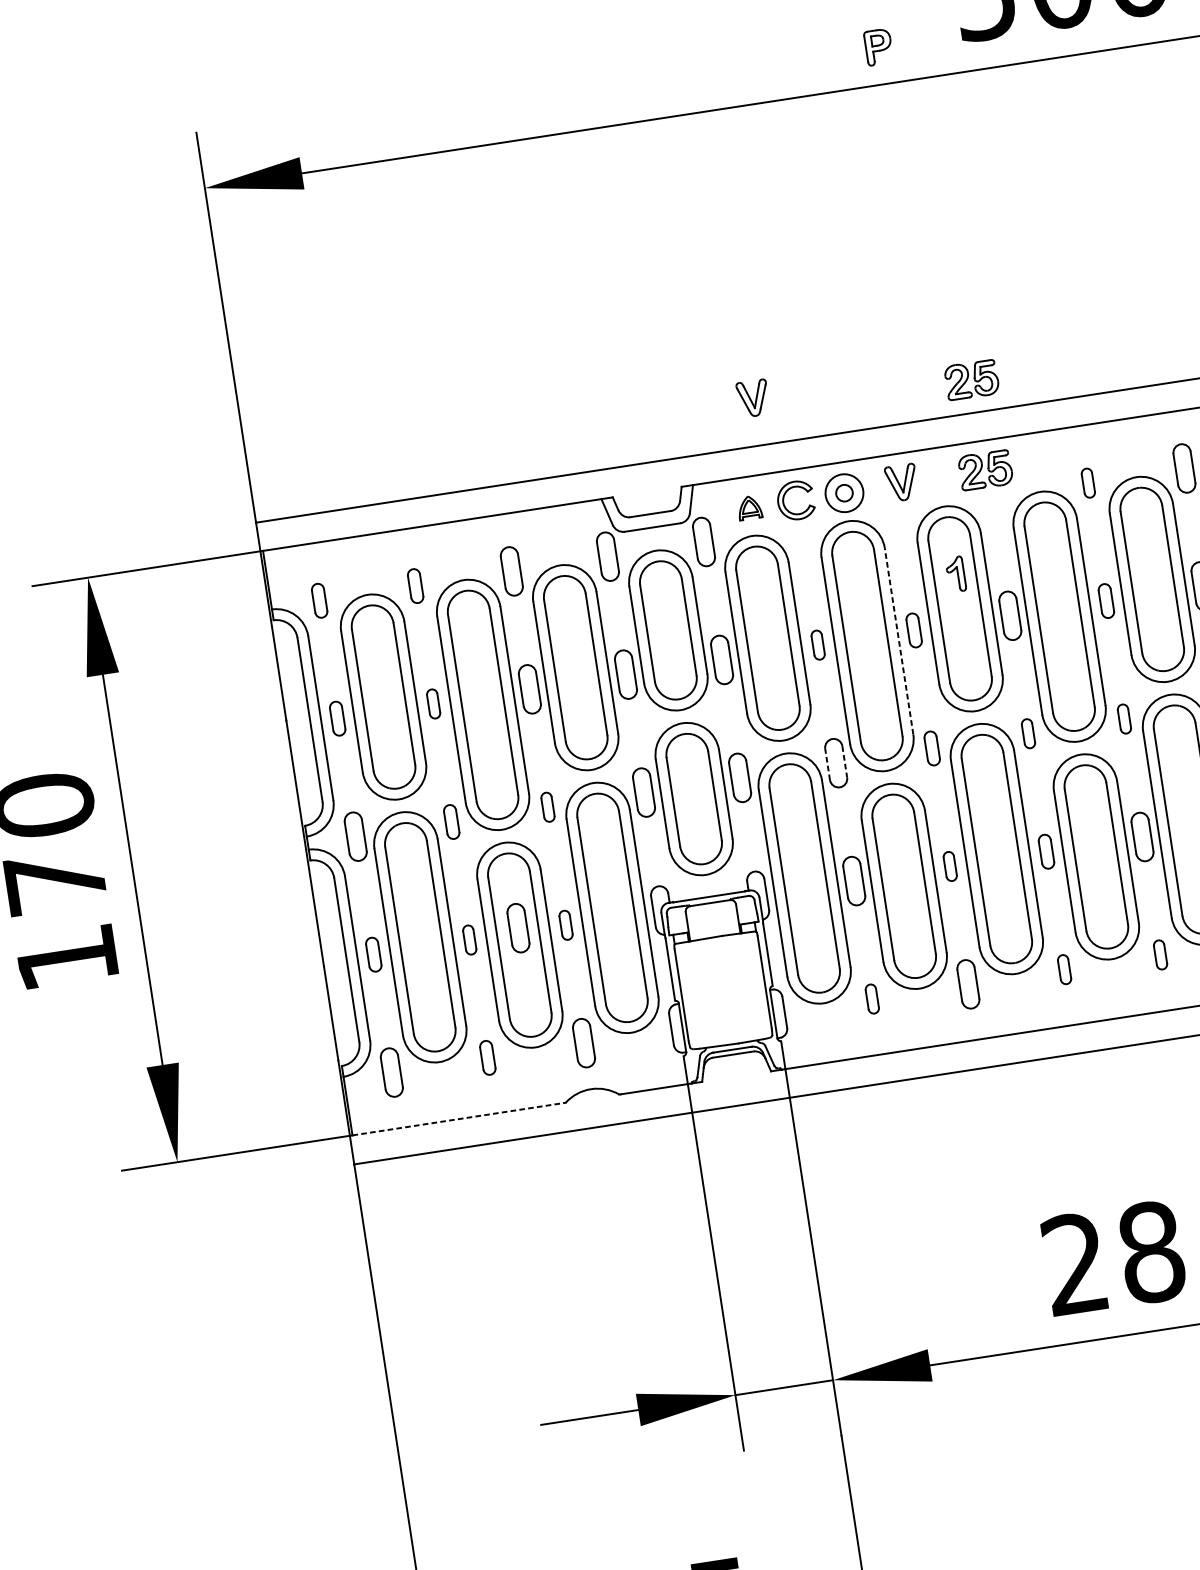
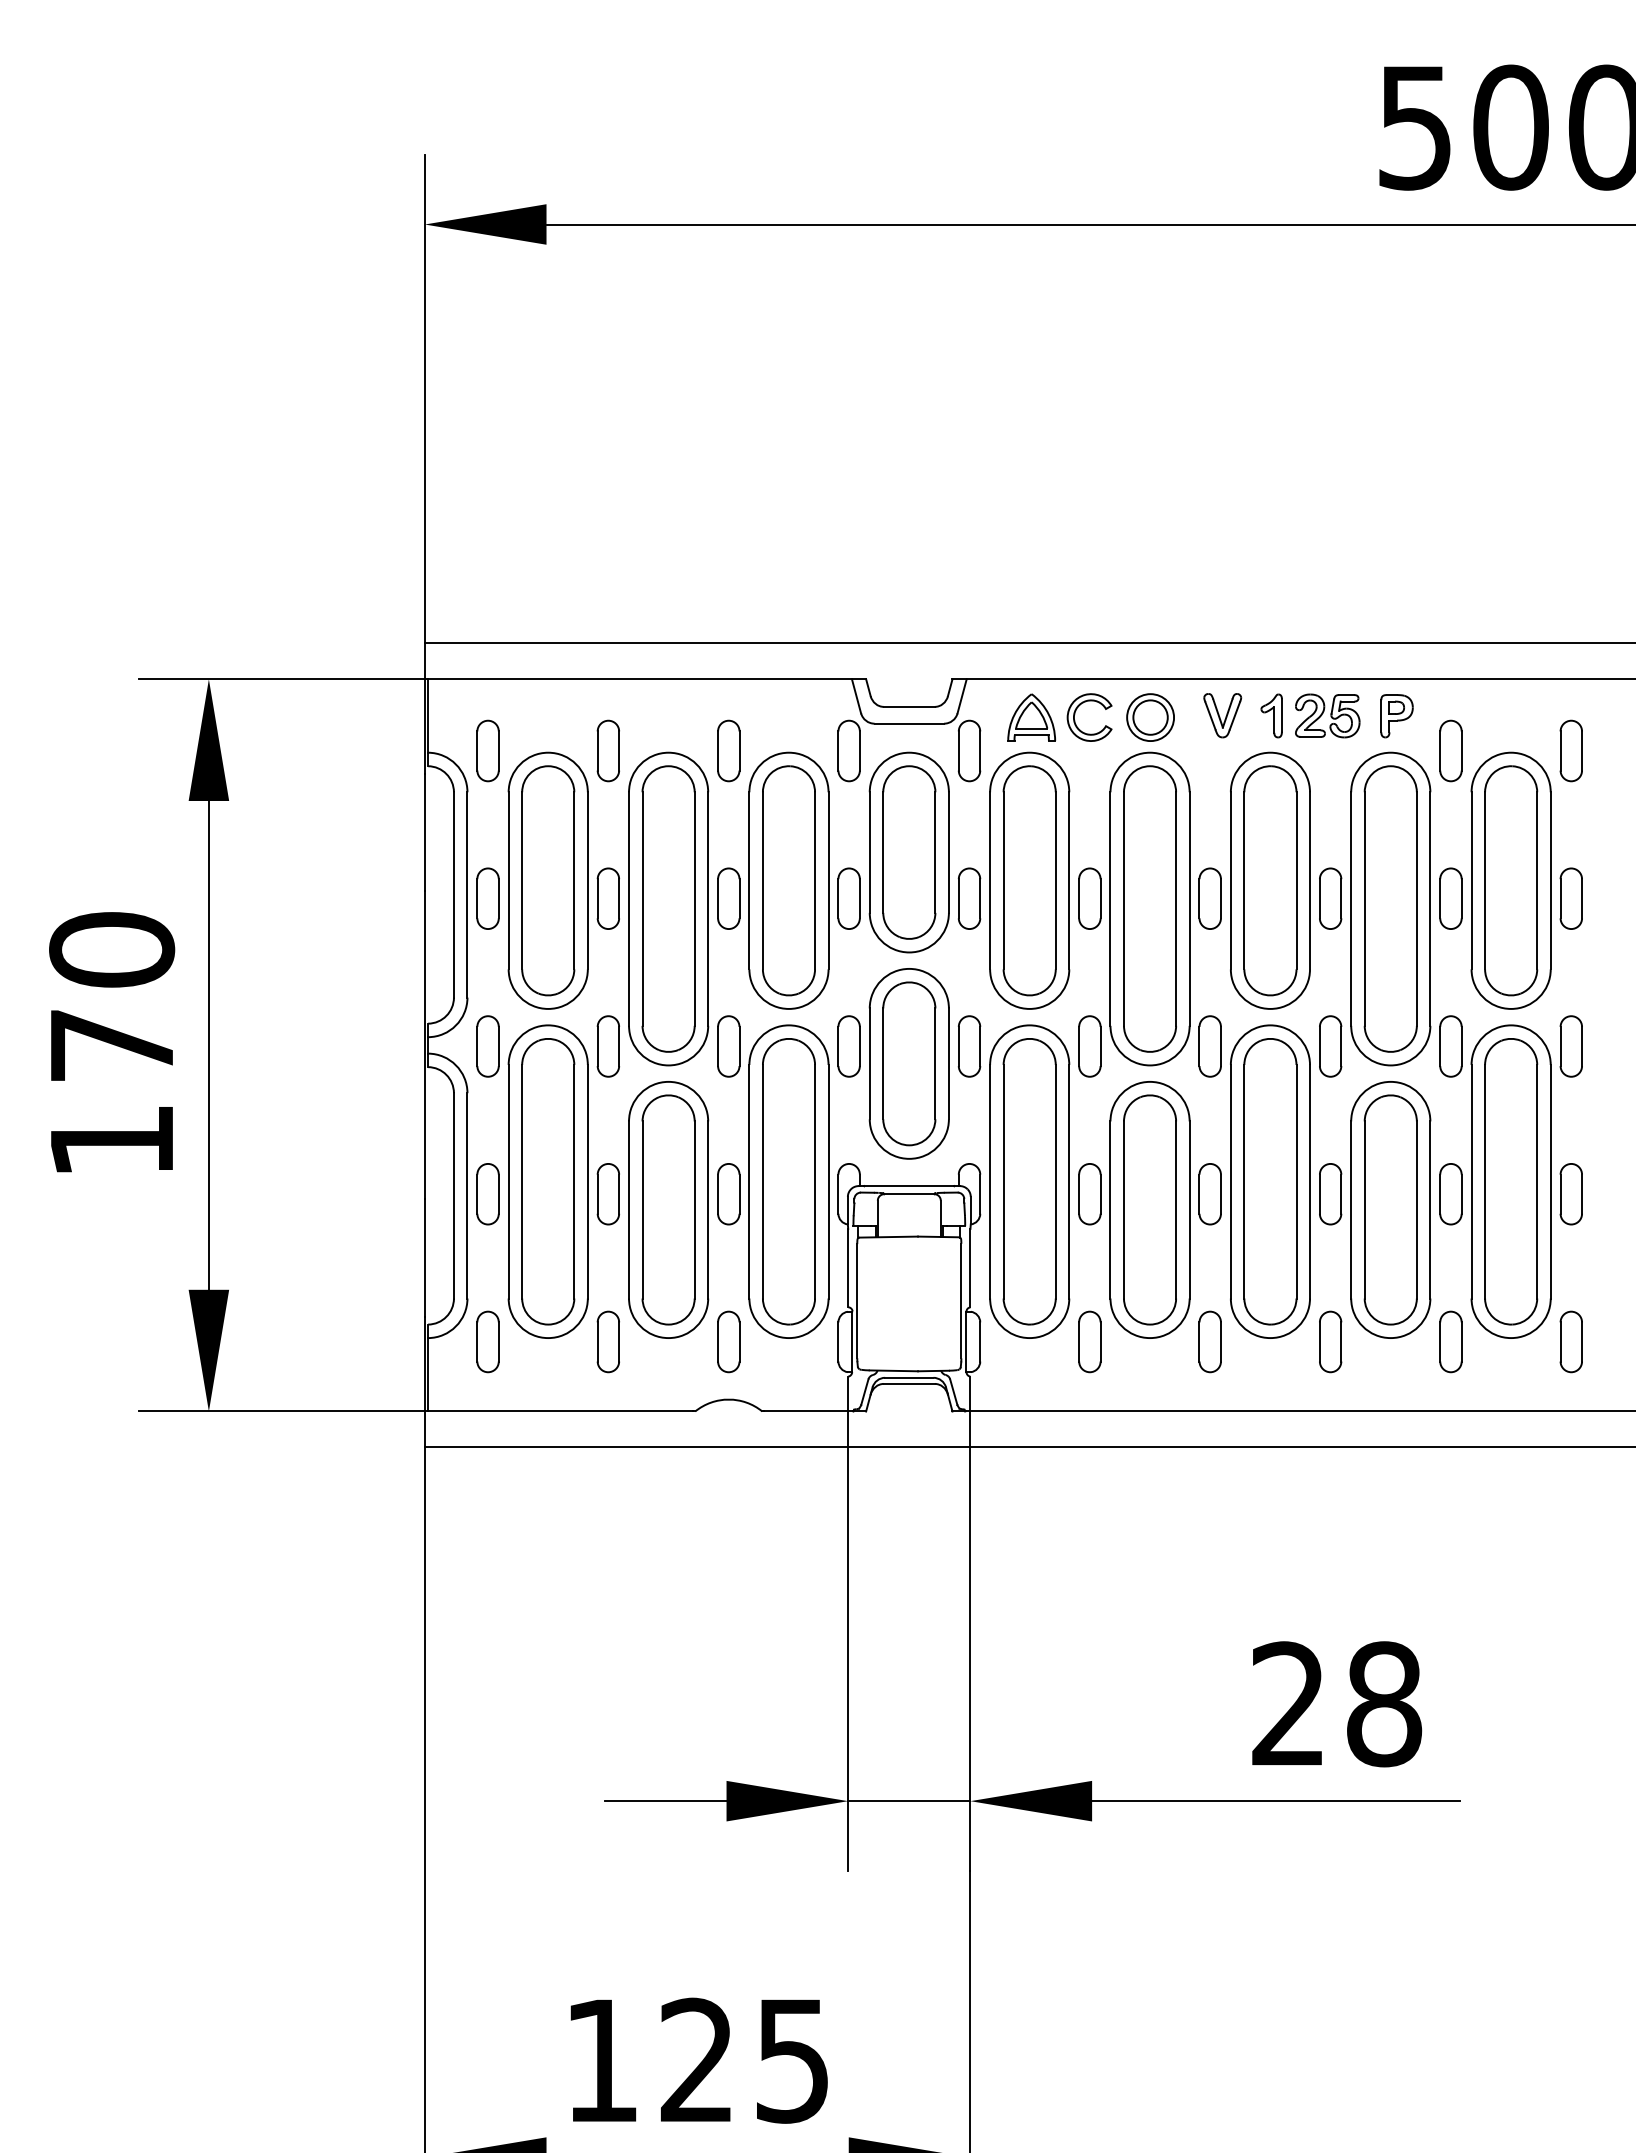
part: (878, 47) -> (1396, 716), moved
part: (971, 379) -> (1327, 602), removed
part: (753, 398) -> (1056, 584), removed
part: (1087, 482) -> (1450, 750), size x1.67
circle: (844, 493) -> (1150, 717), size x1.67
part: (749, 507) -> (1031, 717), size x1.67
part: (955, 574) -> (1271, 715), moved
part: (414, 585) -> (607, 750), size x1.43
part: (319, 600) -> (487, 750), size x1.43
part: (1106, 600) -> (1450, 898), size x1.43
part: (913, 630) -> (1209, 898), size x1.43
line: (898, 641) -> (1189, 909), dashed -> solid
part: (817, 645) -> (1089, 898), size x1.67
part: (433, 703) -> (607, 898), size x1.67
part: (337, 718) -> (487, 898), size x1.43
part: (1124, 719) -> (1450, 1046), size x1.67
part: (1028, 733) -> (1330, 1046), size x1.67
part: (931, 748) -> (1209, 1046), size x1.43
line: (844, 761) -> (1100, 1046), dashed -> solid
line: (827, 764) -> (1079, 1046), dashed -> solid
part: (547, 807) -> (728, 1046), size x1.67
part: (451, 822) -> (607, 1046), size x1.43
part: (1046, 851) -> (1330, 1194), size x1.43
part: (949, 866) -> (1209, 1194), size x1.67
part: (565, 925) -> (728, 1194), size x1.67
part: (517, 927) -> (669, 1188), removed
part: (469, 940) -> (607, 1194), size x1.67
part: (373, 954) -> (487, 1194), size x1.43
part: (1160, 954) -> (1450, 1341), size x1.67
part: (1064, 969) -> (1330, 1341), size x1.67
part: (871, 998) -> (1089, 1341), size x1.67
part: (487, 1057) -> (607, 1341), size x1.43
line: (458, 1119) -> (560, 1411), dashed -> solid

